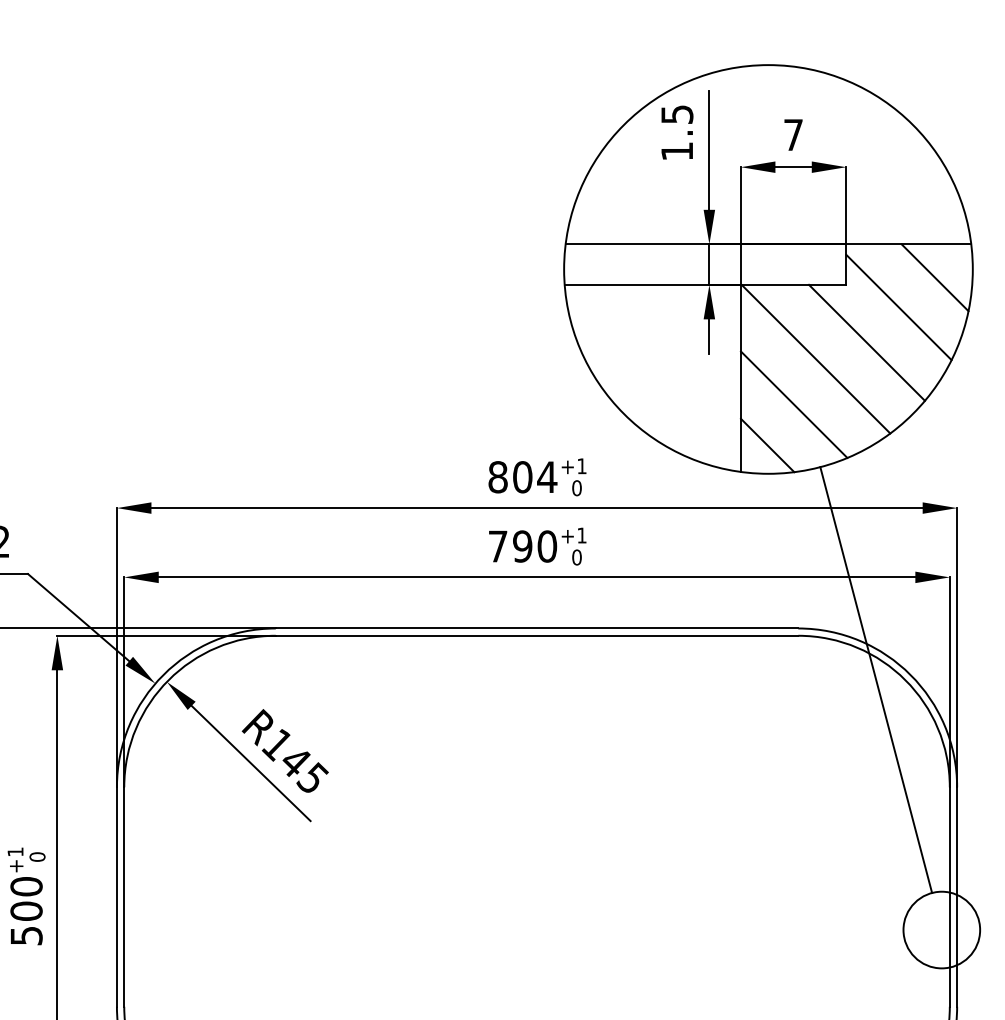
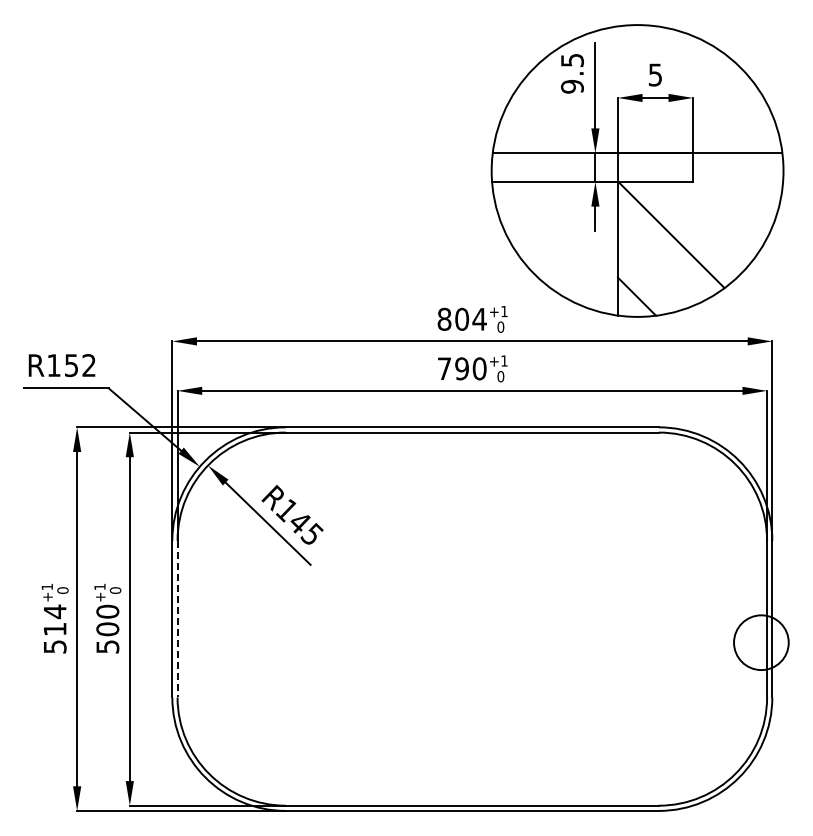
text: (792, 134) -> (654, 74), 7 -> 5
text: (677, 151) -> (572, 86), 1.5 -> 9.5
line: (934, 277) -> (756, 176), removed
line: (898, 306) -> (730, 197), removed
line: (866, 342) -> (707, 223), removed
line: (793, 404) -> (655, 267), removed
line: (876, 680) -> (714, 464), removed
line: (124, 897) -> (177, 619), solid -> dashed

